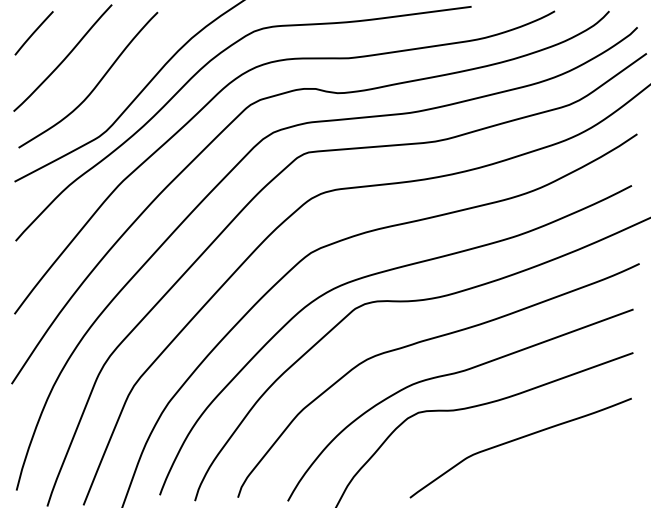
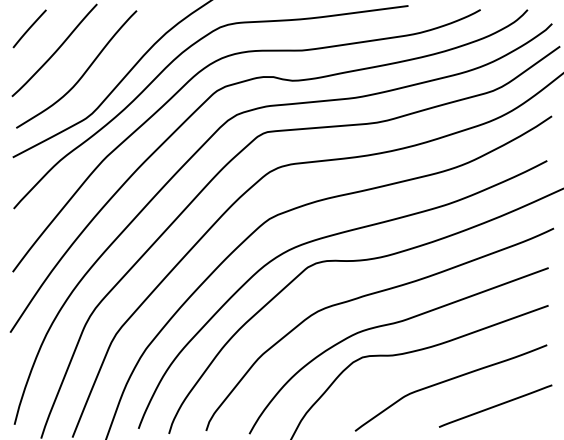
line: (572, 468) -> (495, 405), added

